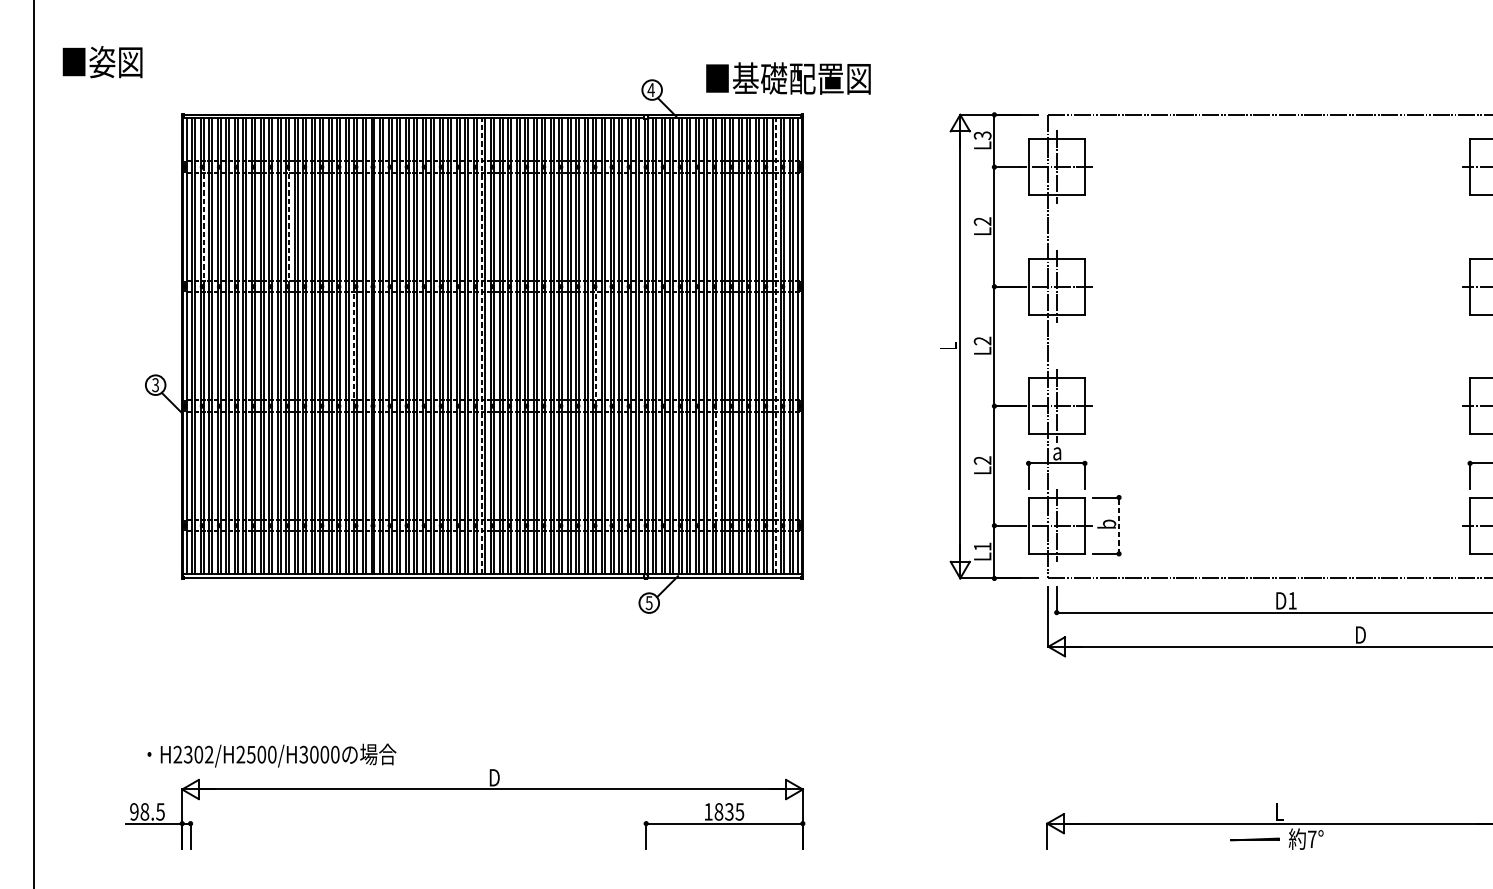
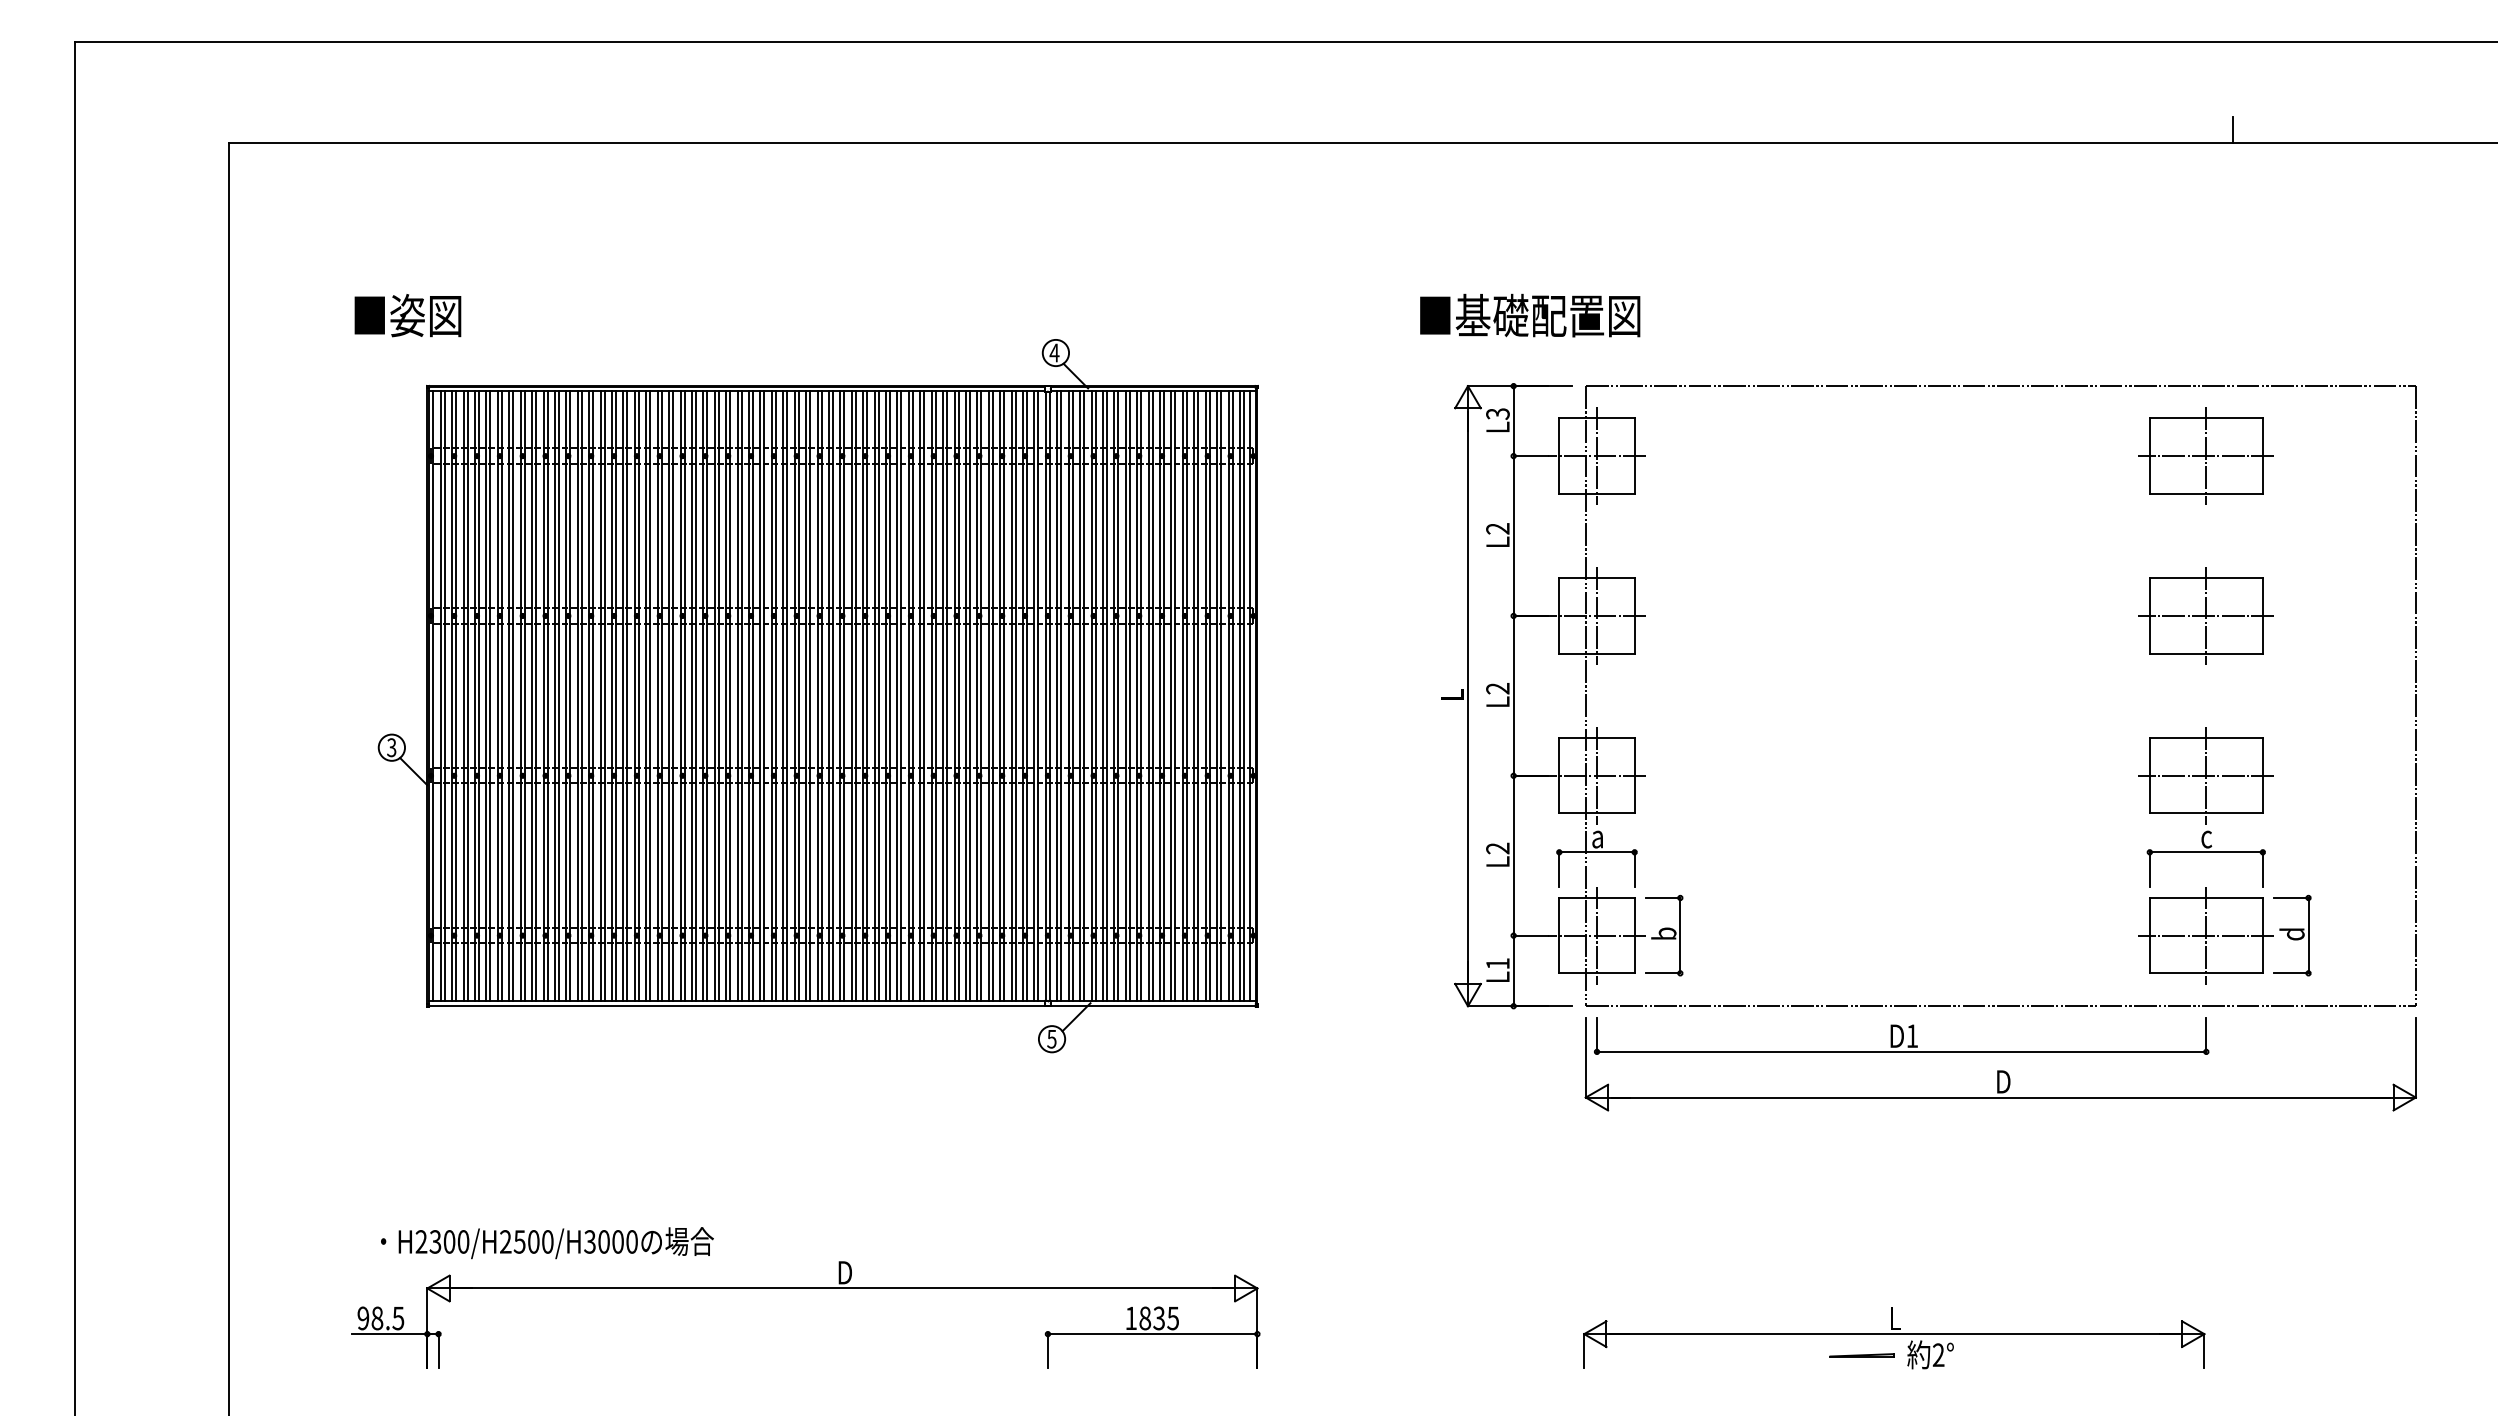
text: (102, 62) -> (407, 315), moved
text: (788, 78) -> (1530, 315), moved
line: (203, 226) -> (456, 535), dashed -> solid
line: (289, 226) -> (570, 535), dashed -> solid
line: (354, 346) -> (657, 695), dashed -> solid
line: (482, 346) -> (828, 695), dashed -> solid
line: (596, 346) -> (981, 695), dashed -> solid
line: (775, 346) -> (1221, 695), dashed -> solid
line: (716, 465) -> (1141, 855), dashed -> solid
line: (1119, 525) -> (1680, 935), dashed -> solid
text: (209, 754) -> (463, 1241), H2302/H2500/H3000 -> H2300/H2500/H3000
text: (1312, 838) -> (1938, 1354), 7° -> 2°

